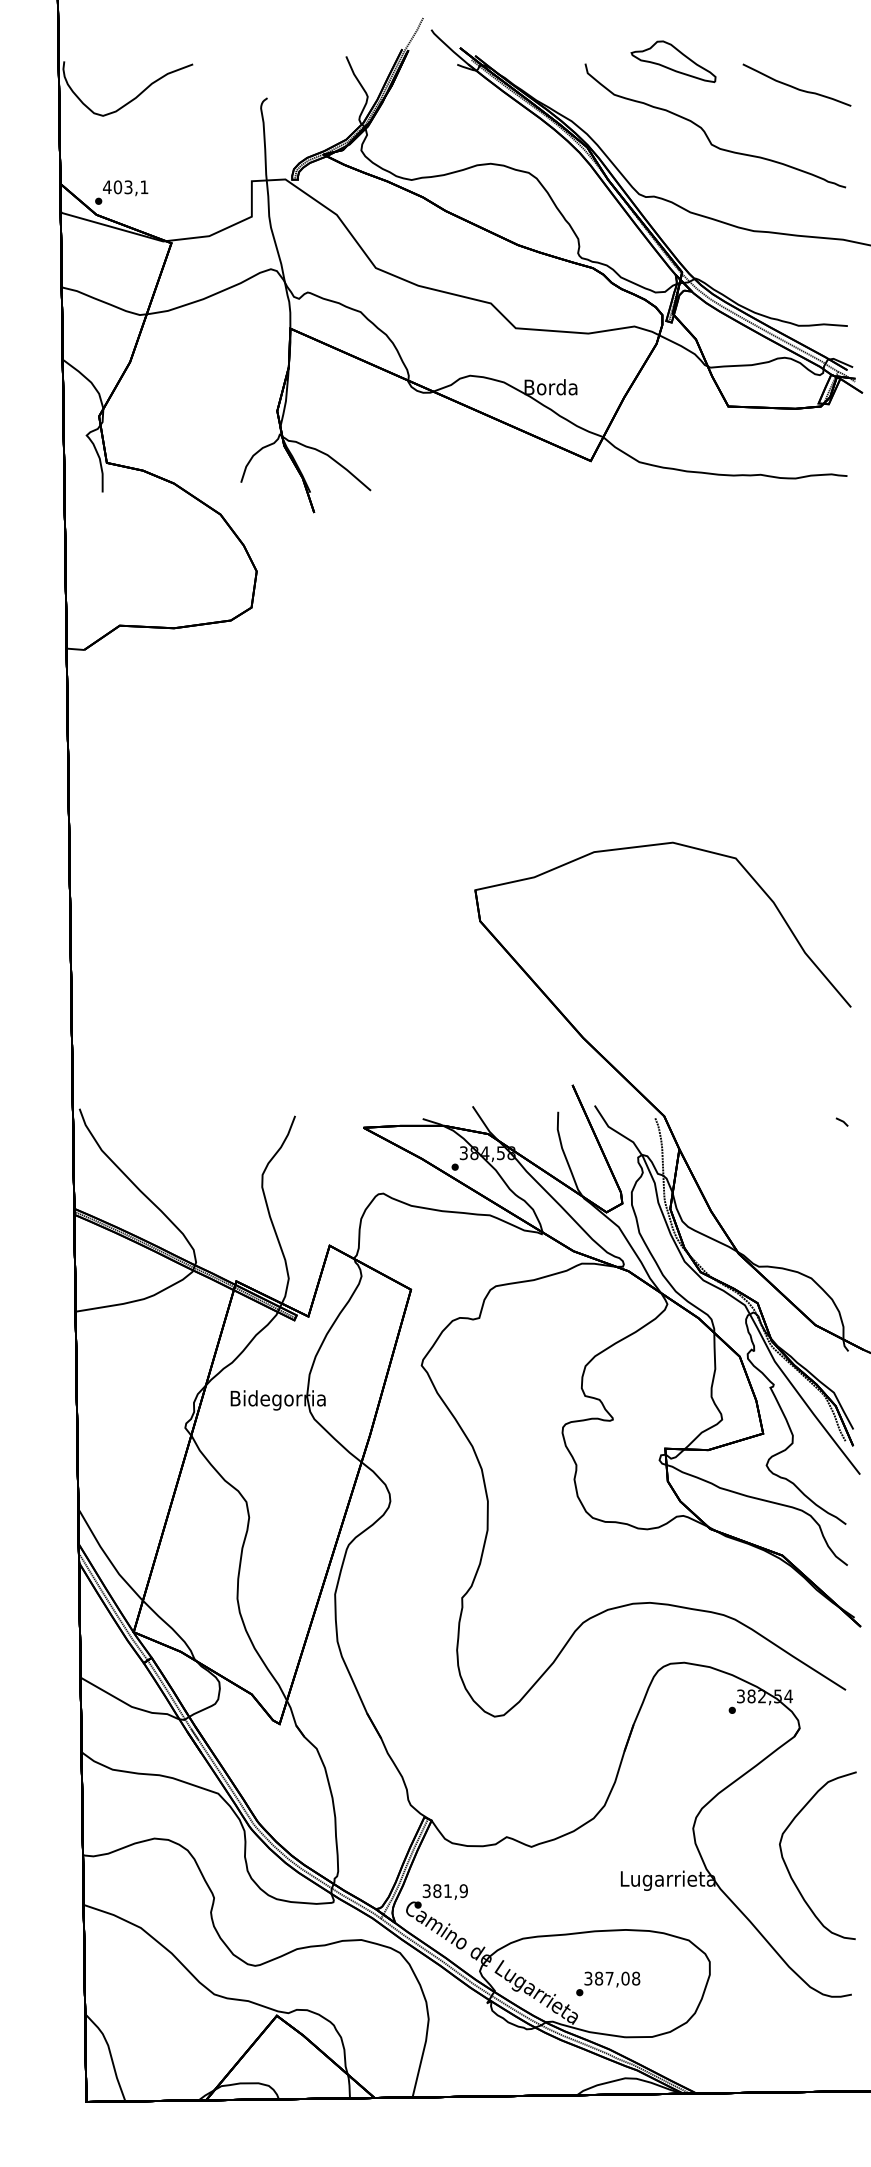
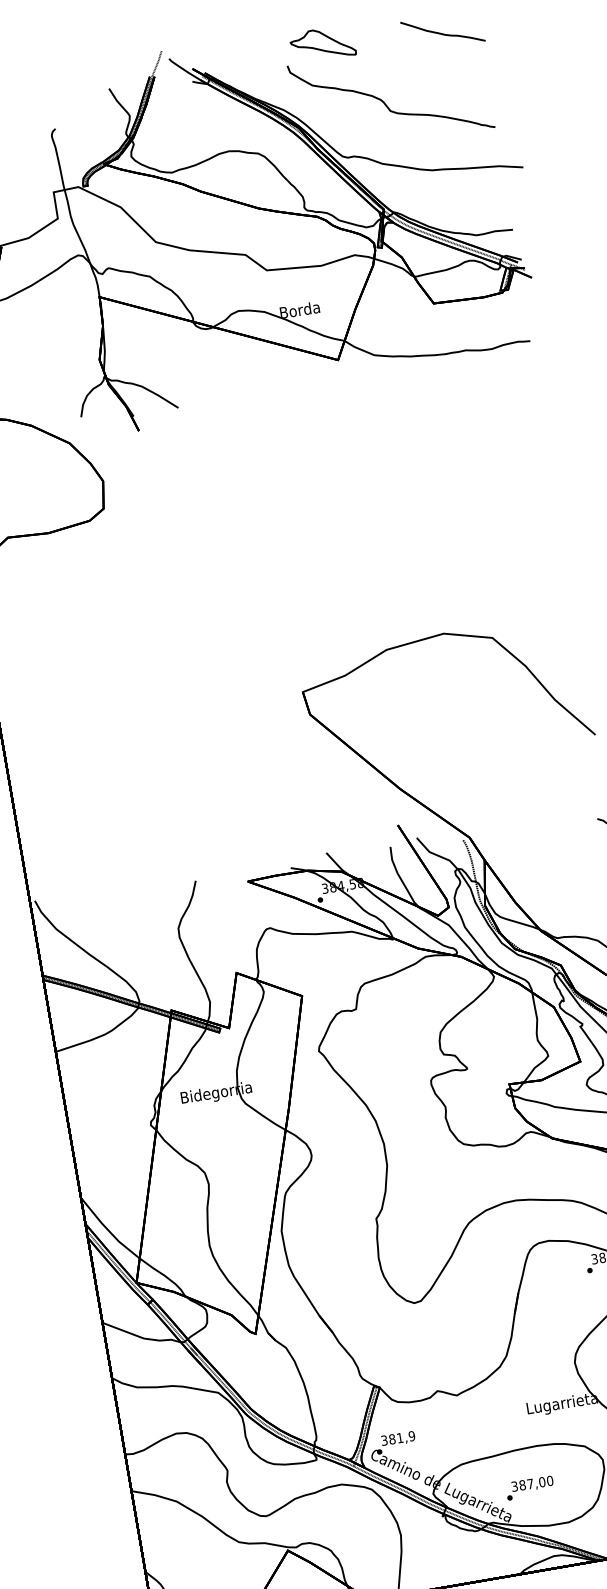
part: (673, 61) -> (322, 44), moved
curve: (794, 86) -> (441, 33), moved
text: (636, 1978) -> (550, 1480), 387,08 -> 387,00

